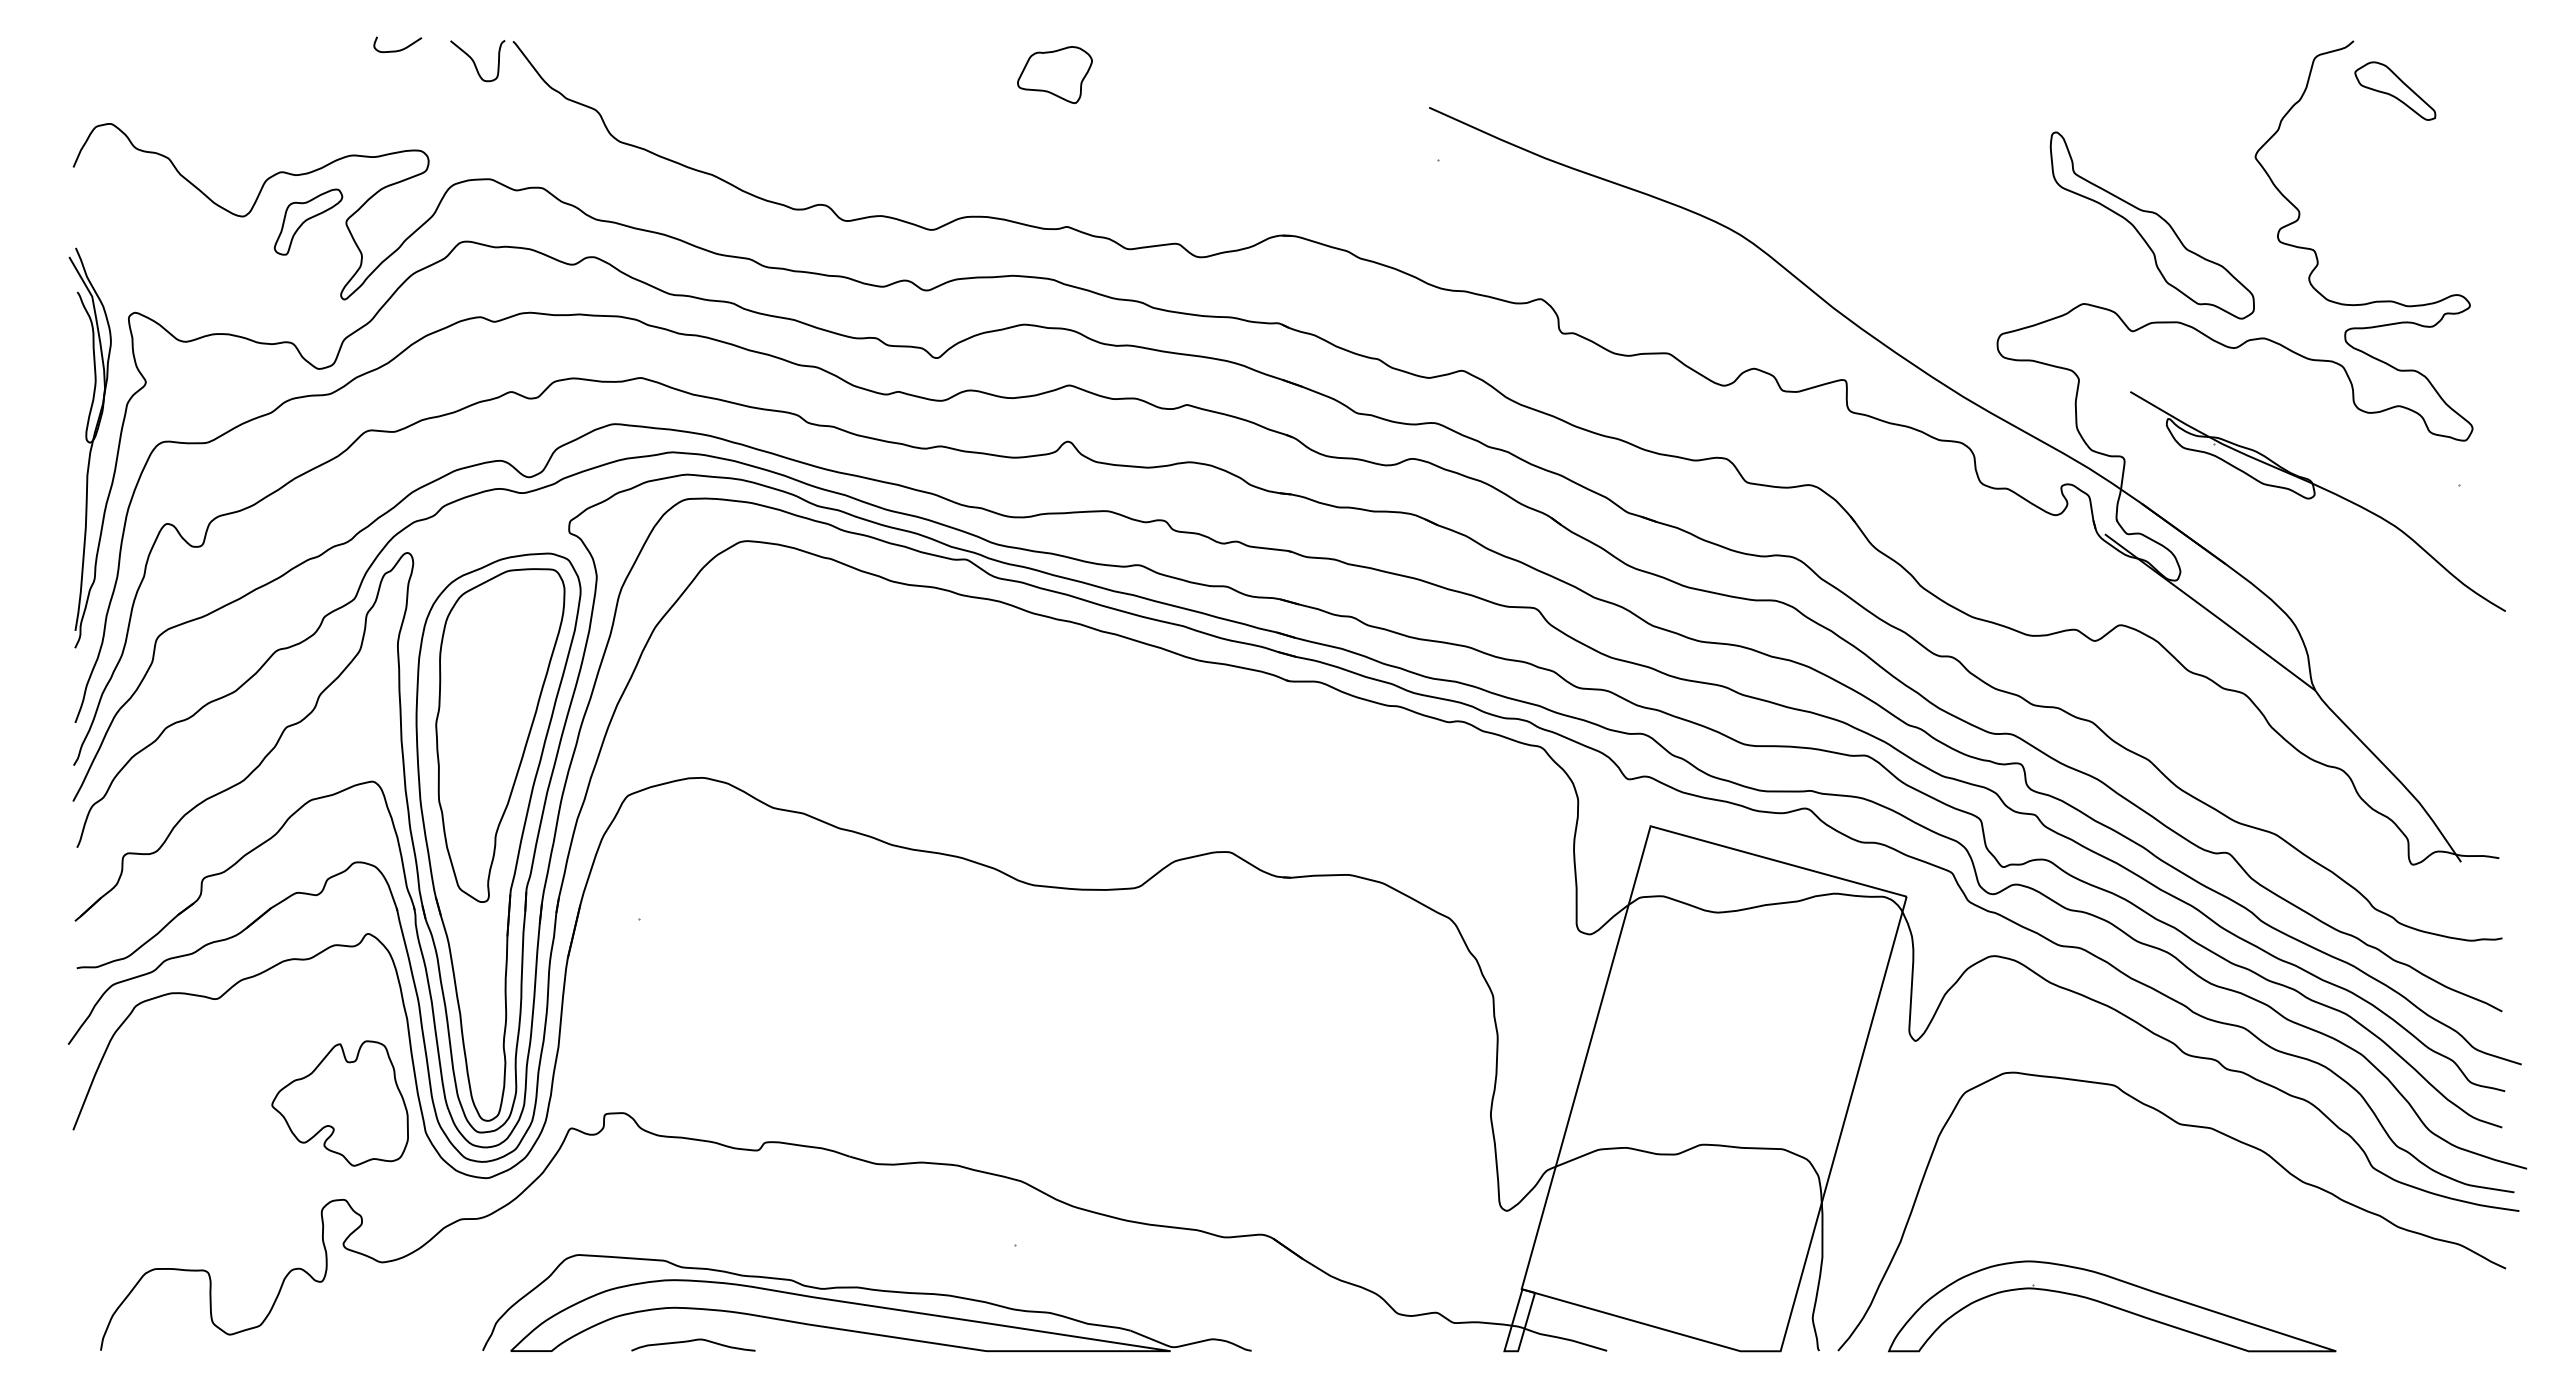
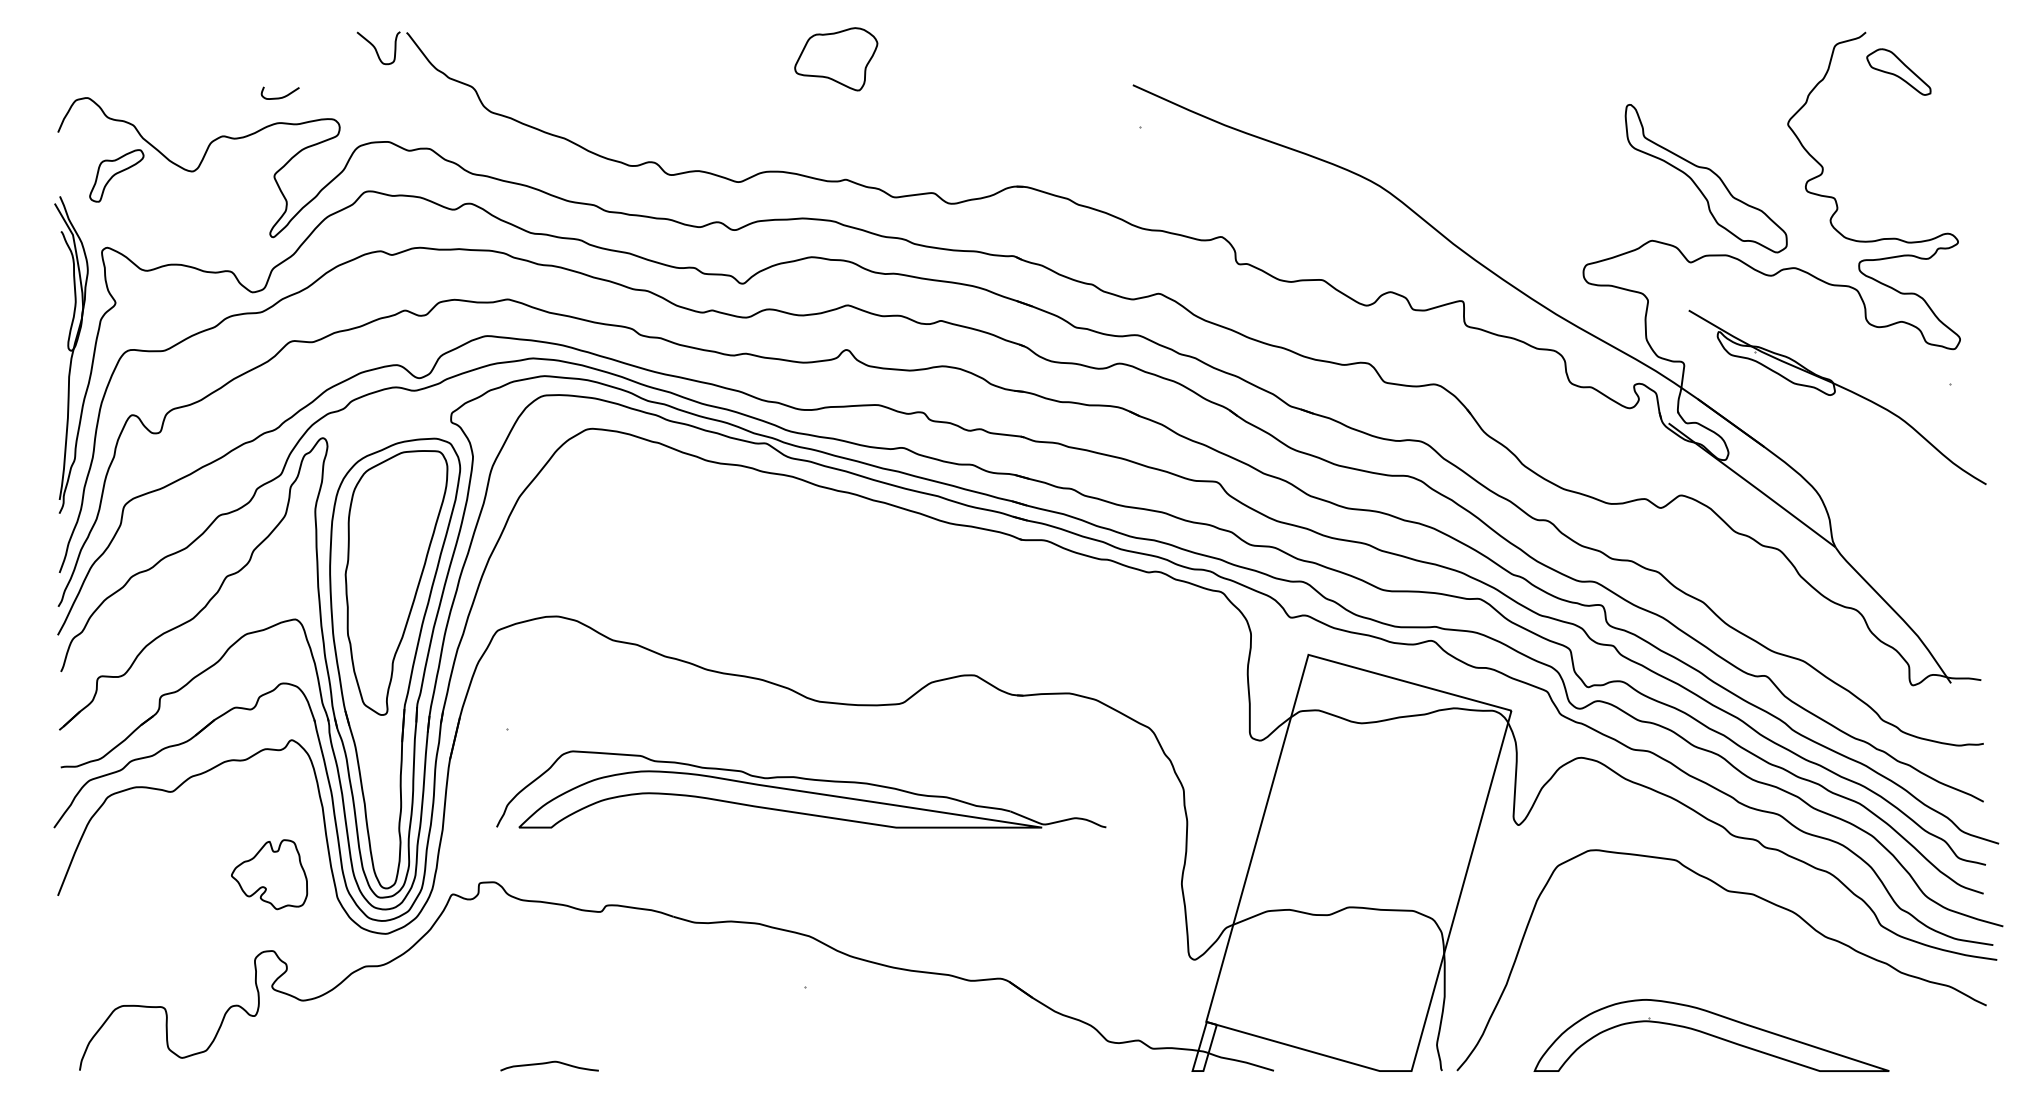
curve: (399, 49) -> (281, 96), moved
part: (1054, 74) -> (835, 58), size x1.4
part: (308, 221) -> (116, 175), moved
part: (339, 1103) -> (269, 874), size x0.7
part: (866, 1303) -> (800, 789), moved
part: (2112, 1306) -> (1711, 1035), moved

